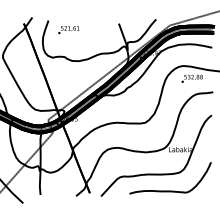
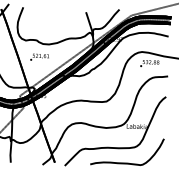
text: (68, 30) -> (39, 57), moved

